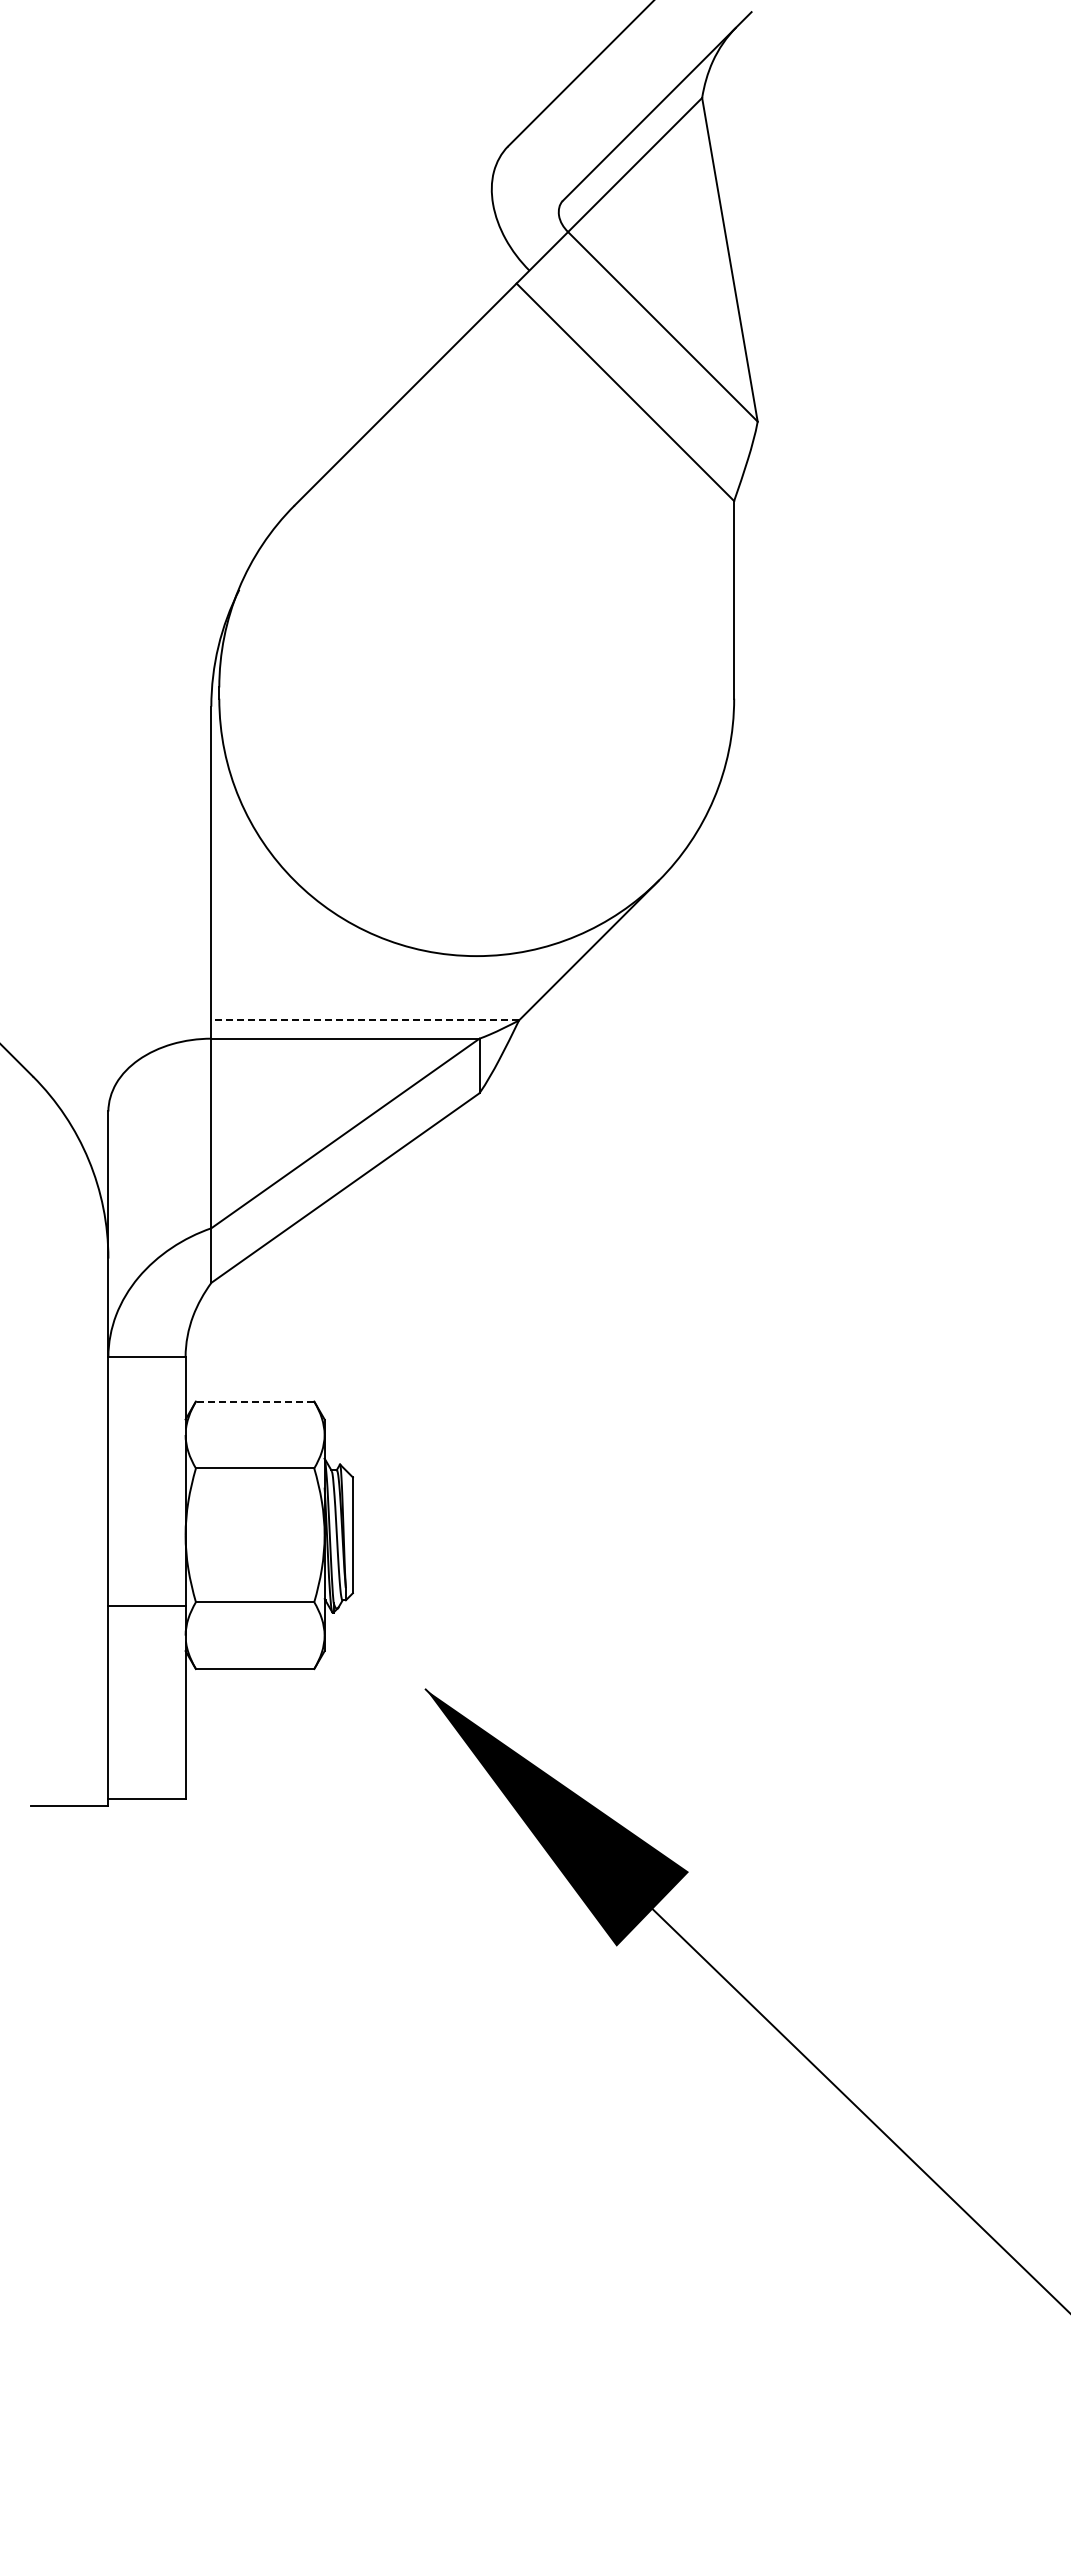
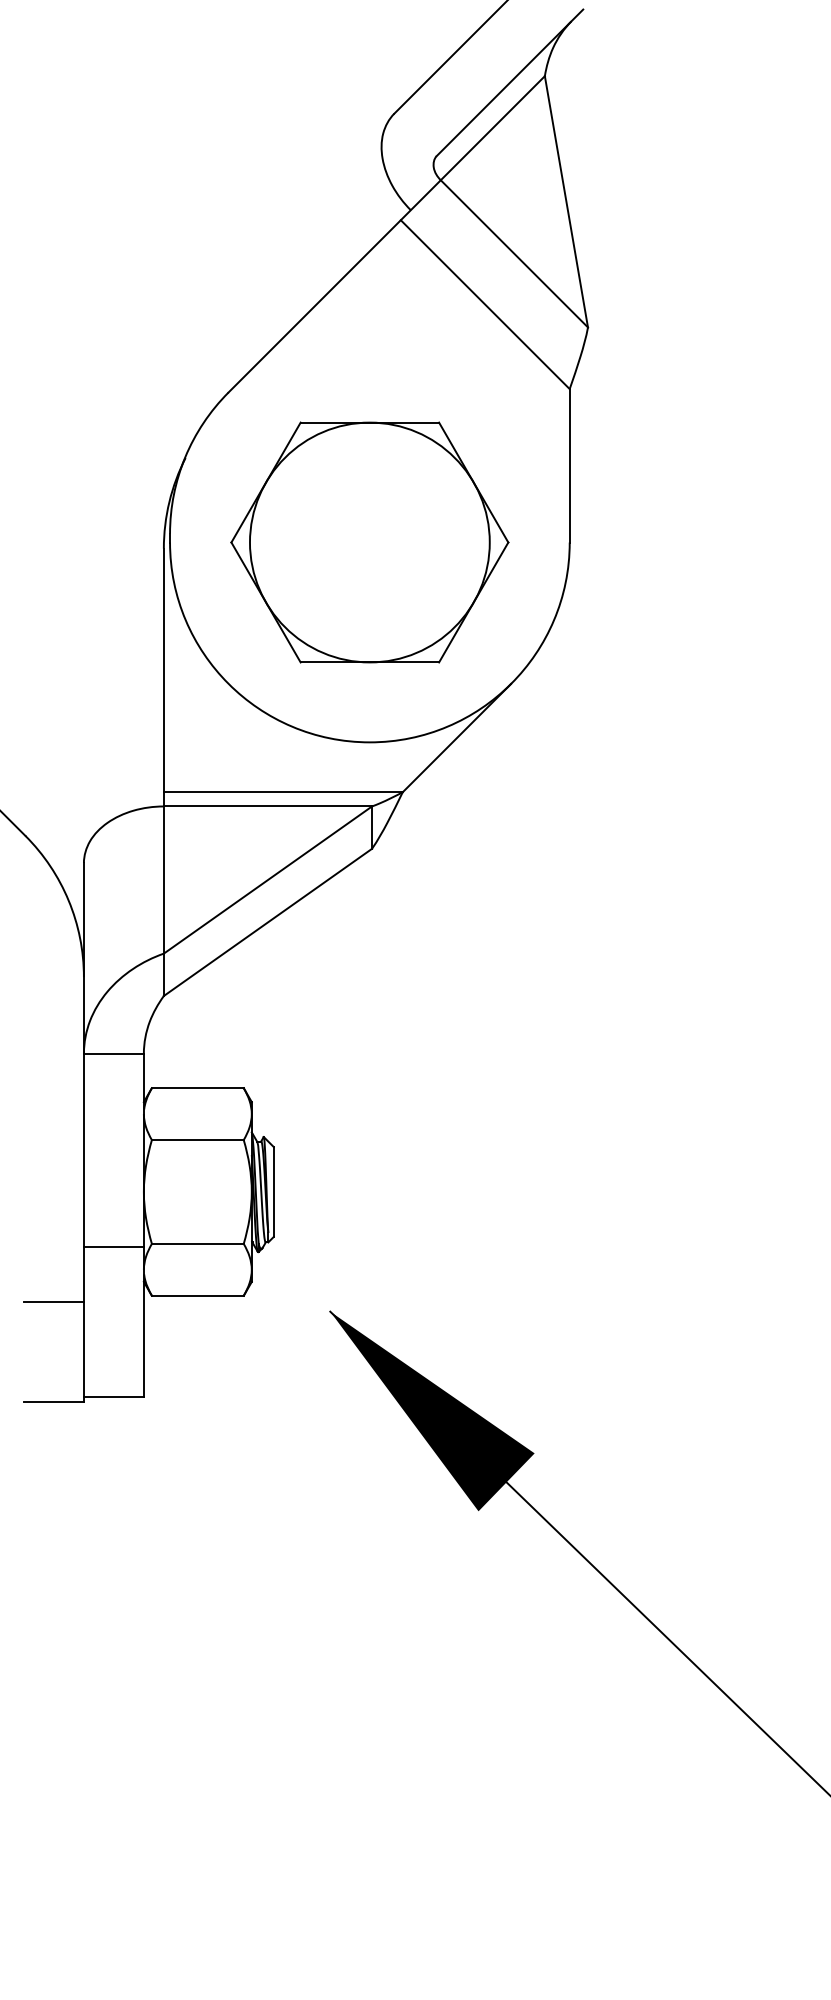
part: (476, 698) -> (369, 542), added
line: (365, 1020) -> (283, 792), dashed -> solid
line: (254, 1401) -> (197, 1088), dashed -> solid
line: (69, 1676) -> (53, 1301), added

